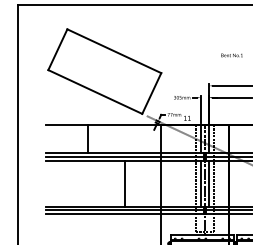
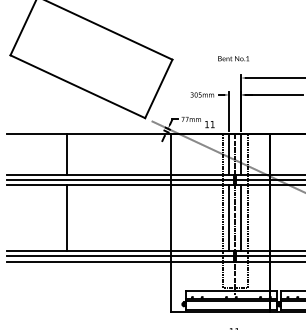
text: (231, 55) -> (232, 58), moved
line: (124, 183) -> (66, 217), moved

